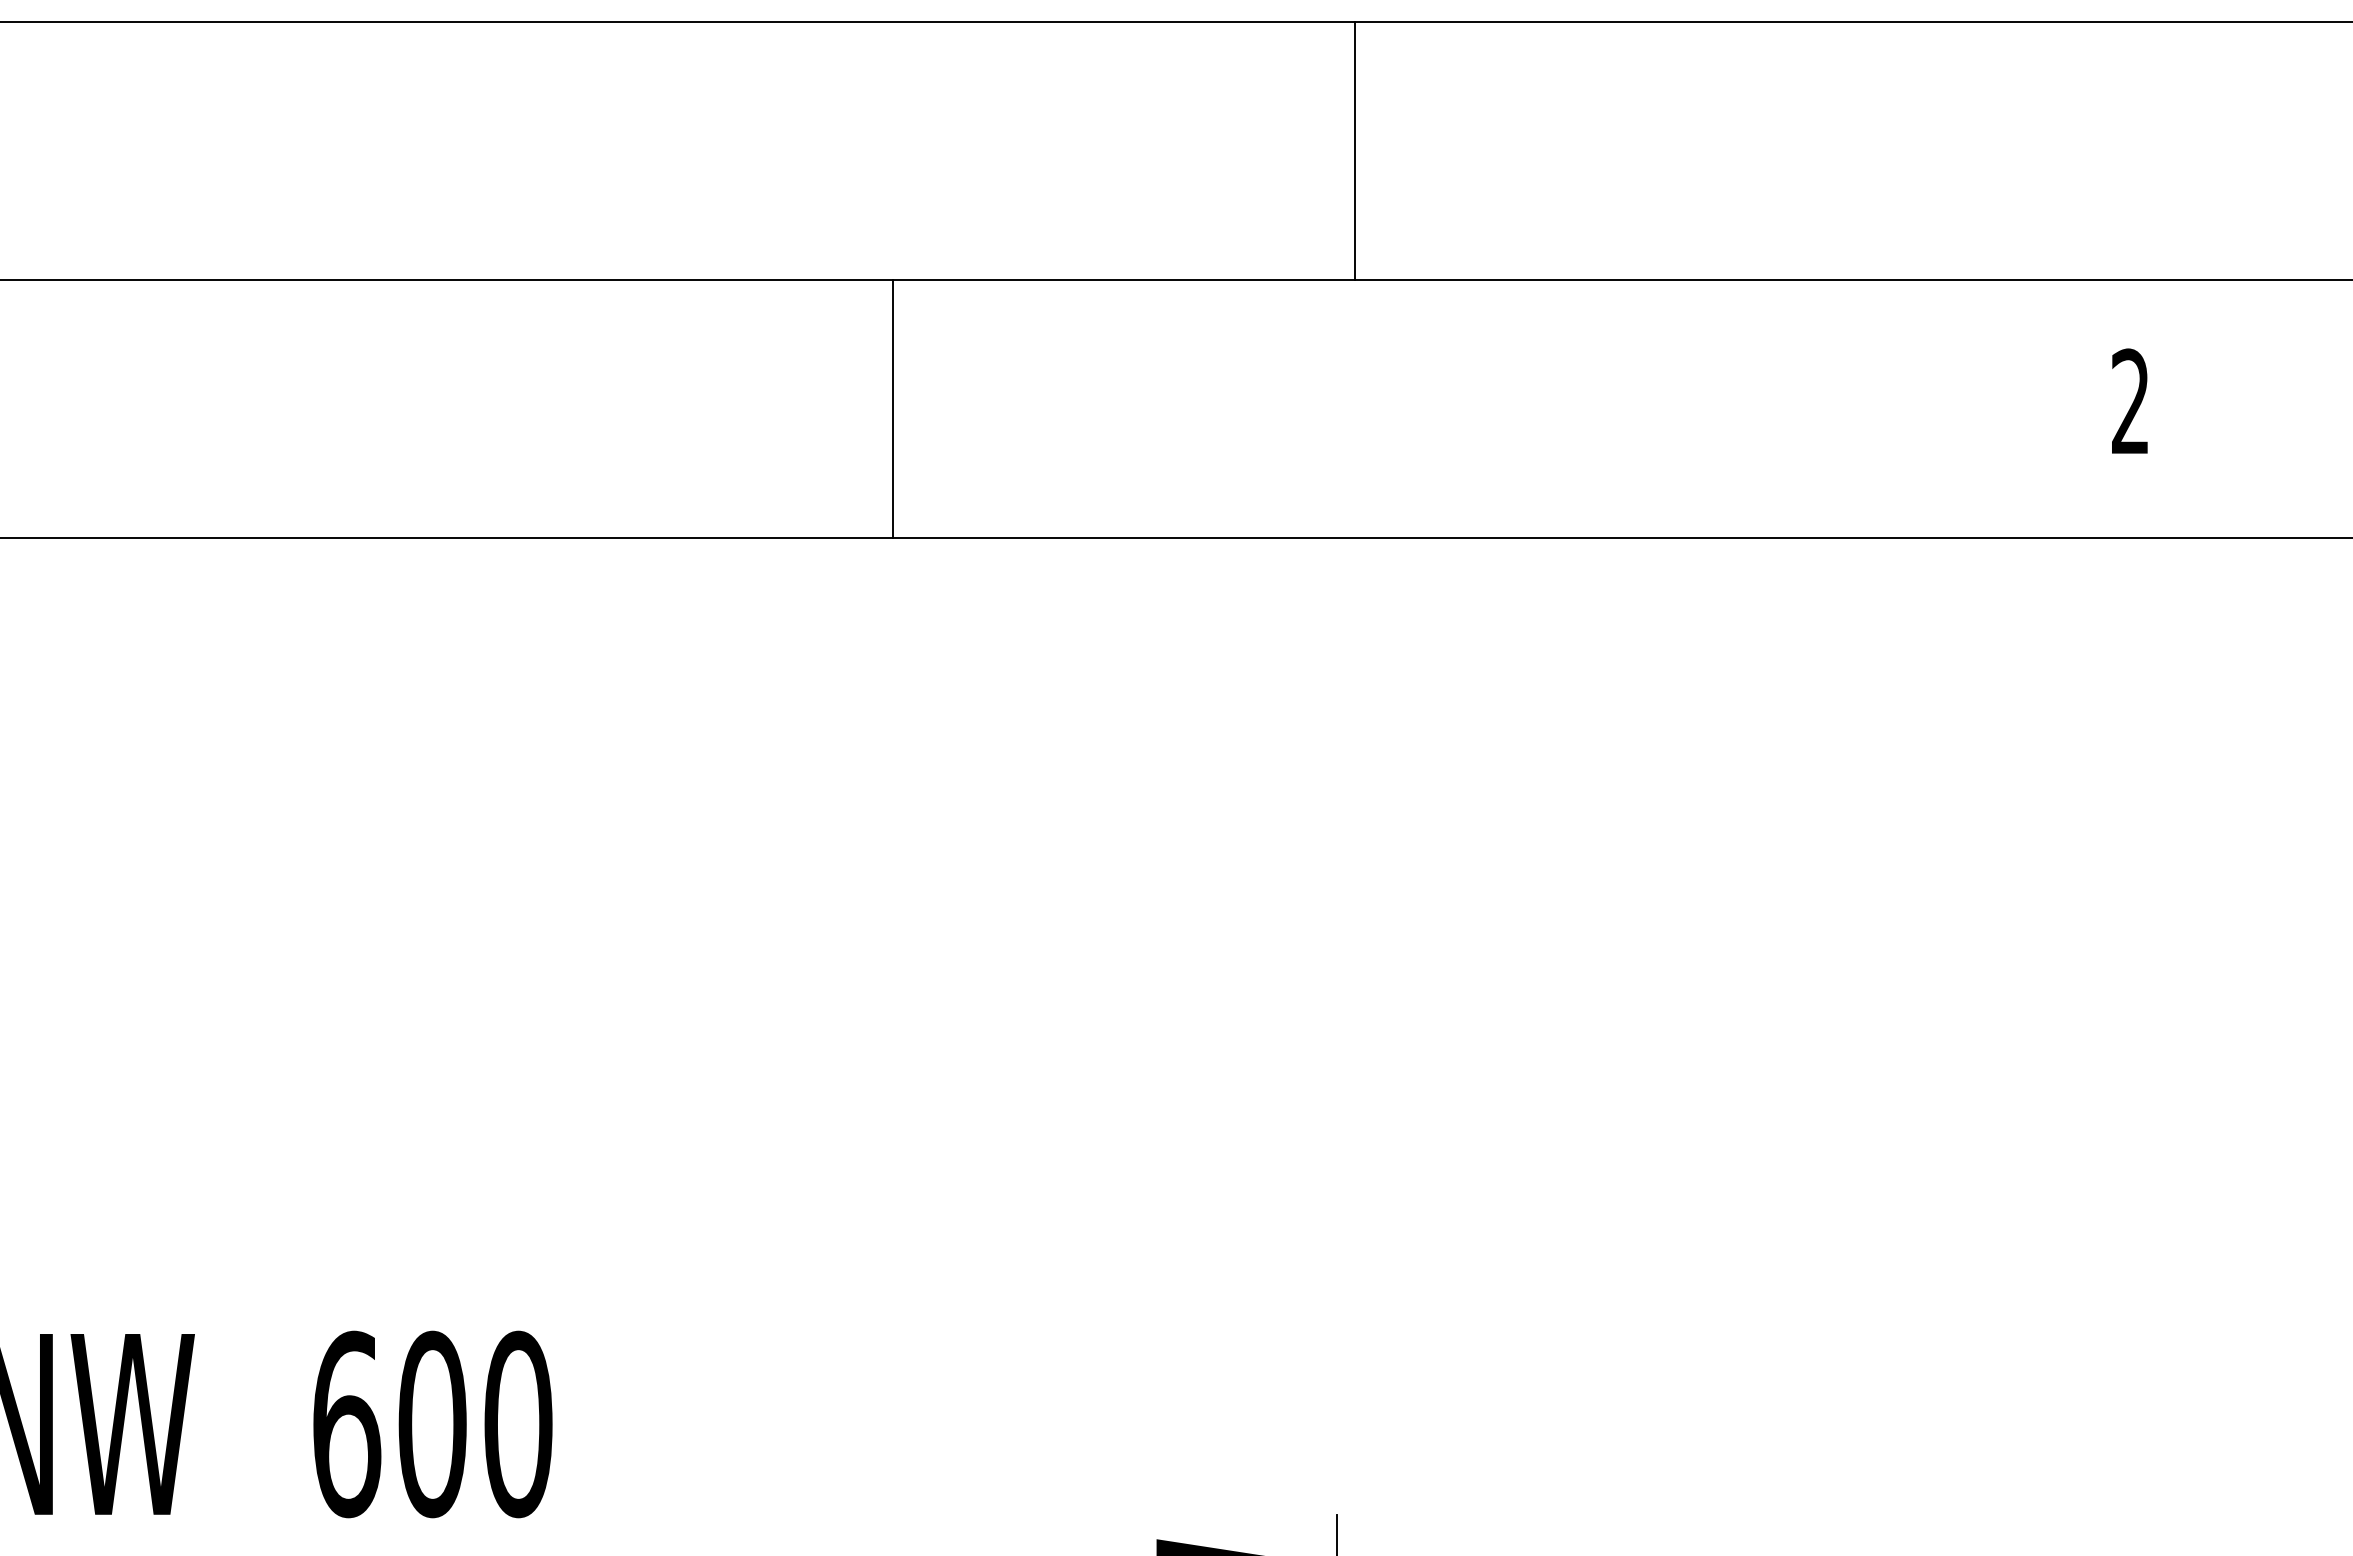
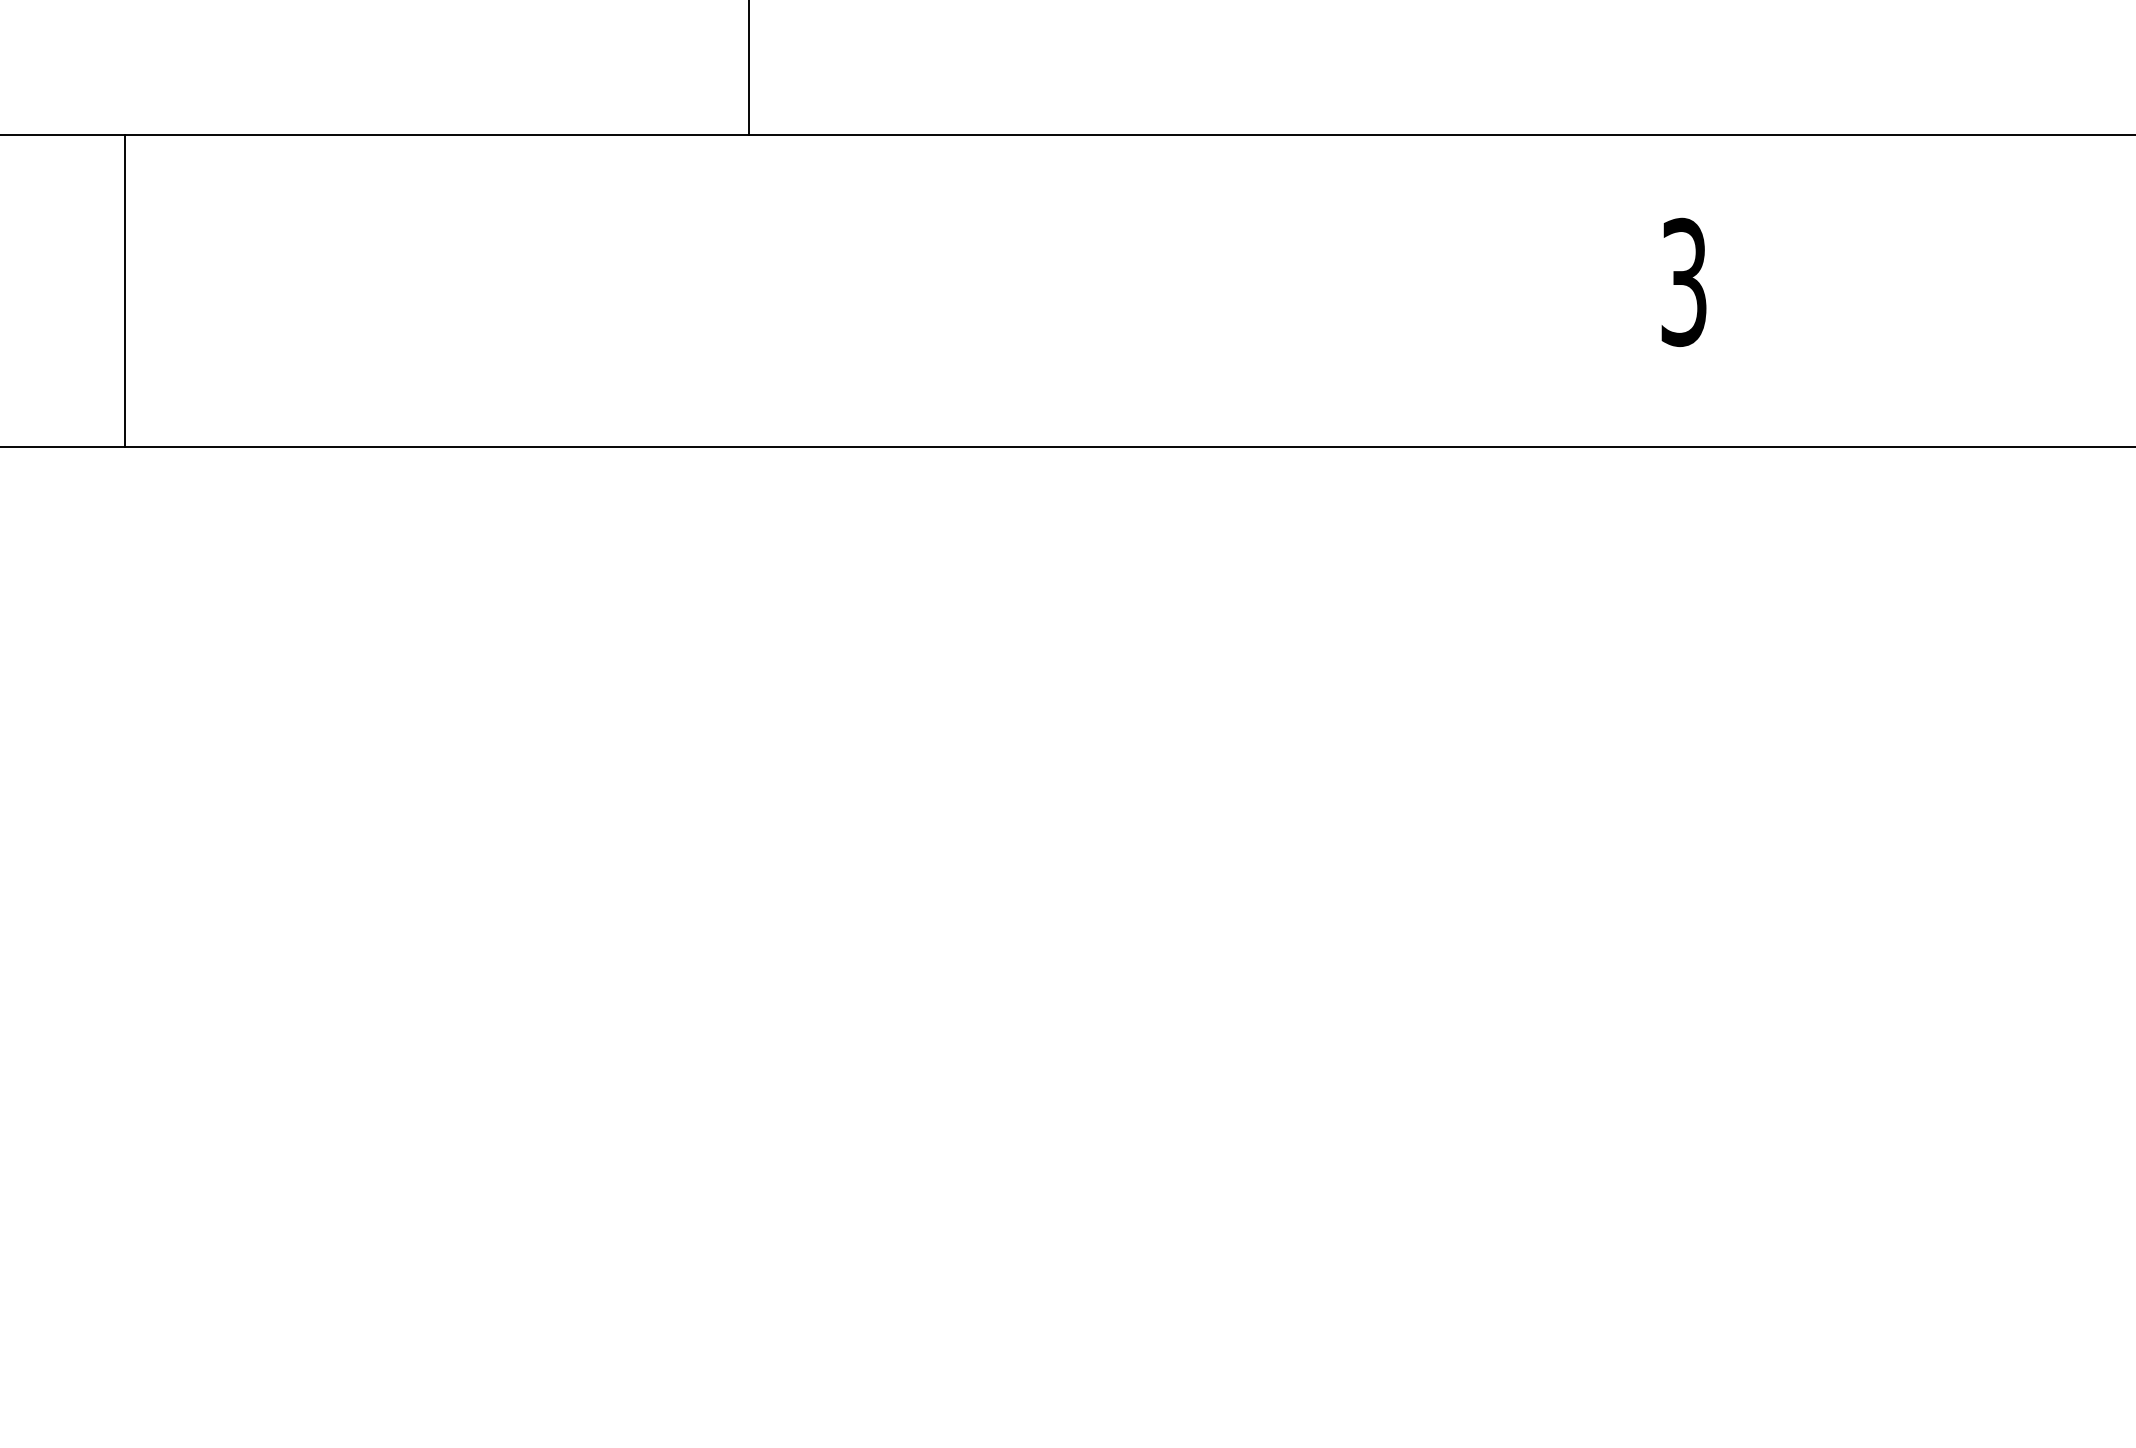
text: (2130, 401) -> (1683, 281), 2 -> 3
line: (892, 408) -> (125, 290), moved

